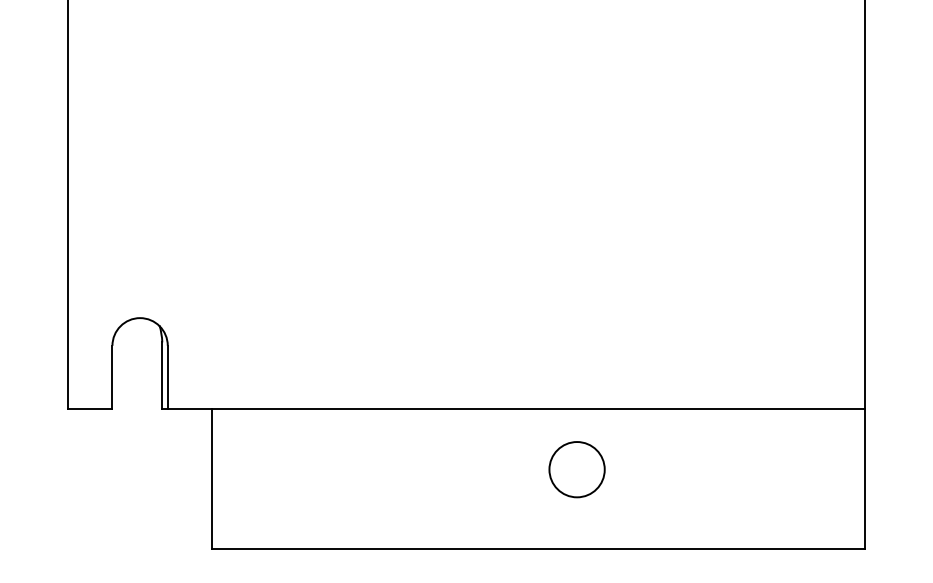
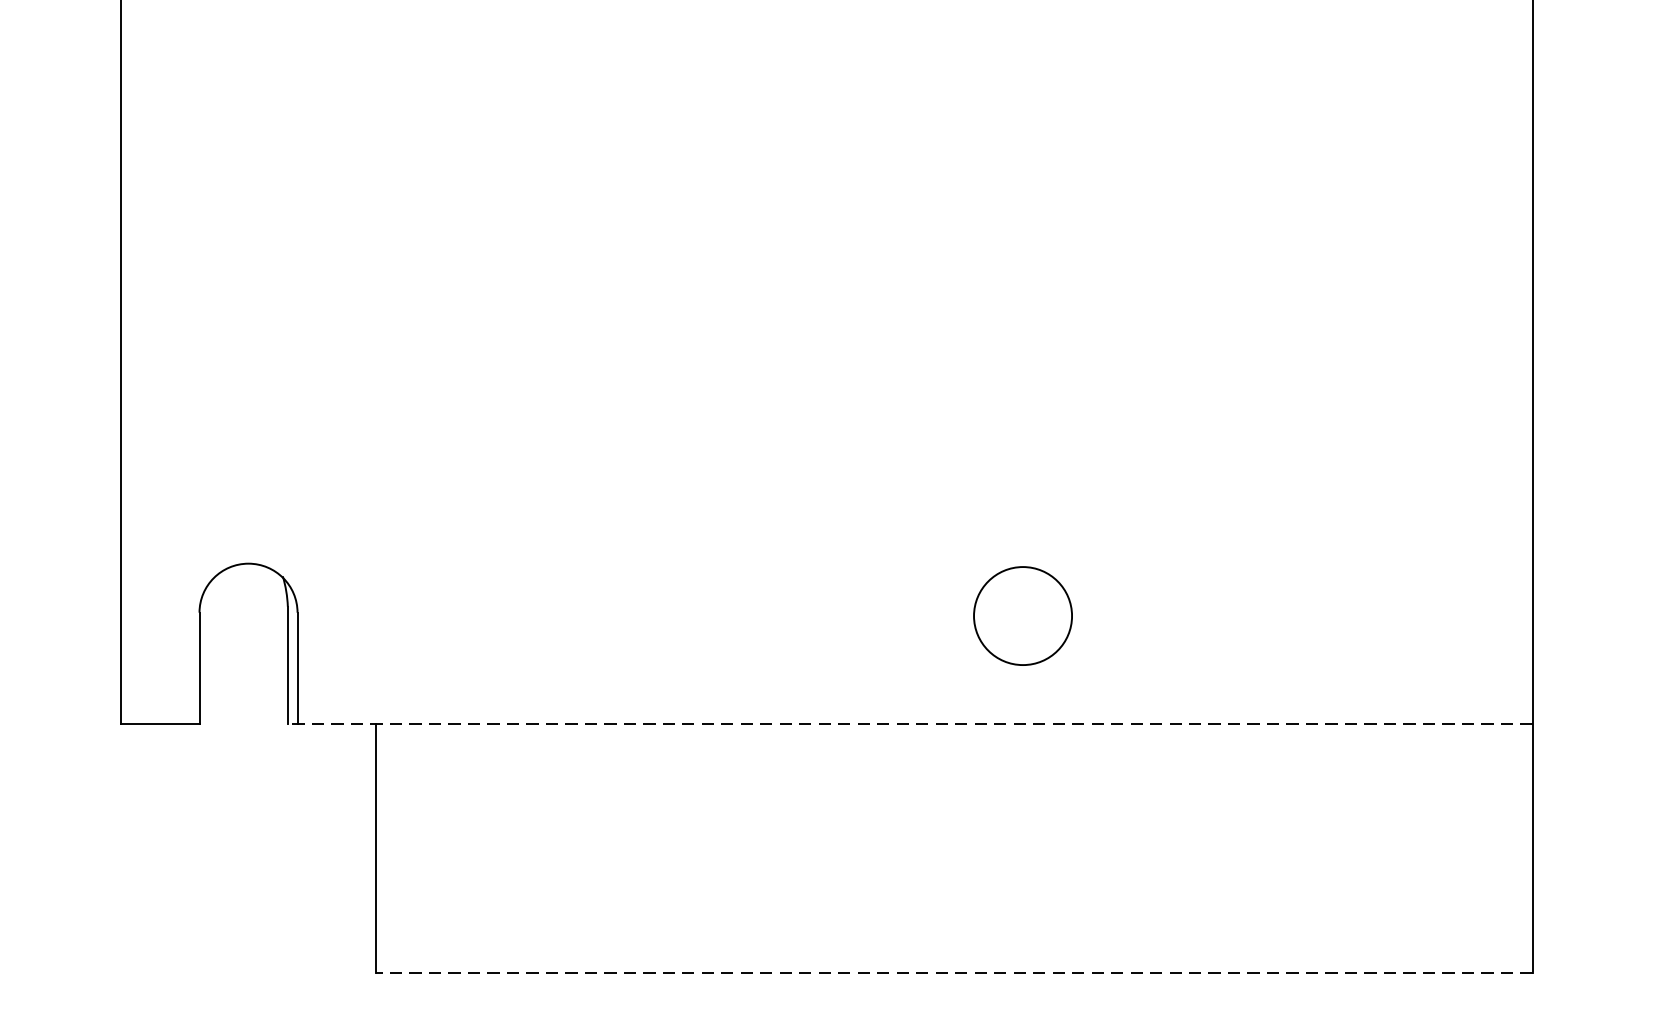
line: (512, 408) -> (908, 723), solid -> dashed
circle: (576, 469) -> (1021, 615), moved
line: (537, 549) -> (952, 973), solid -> dashed

